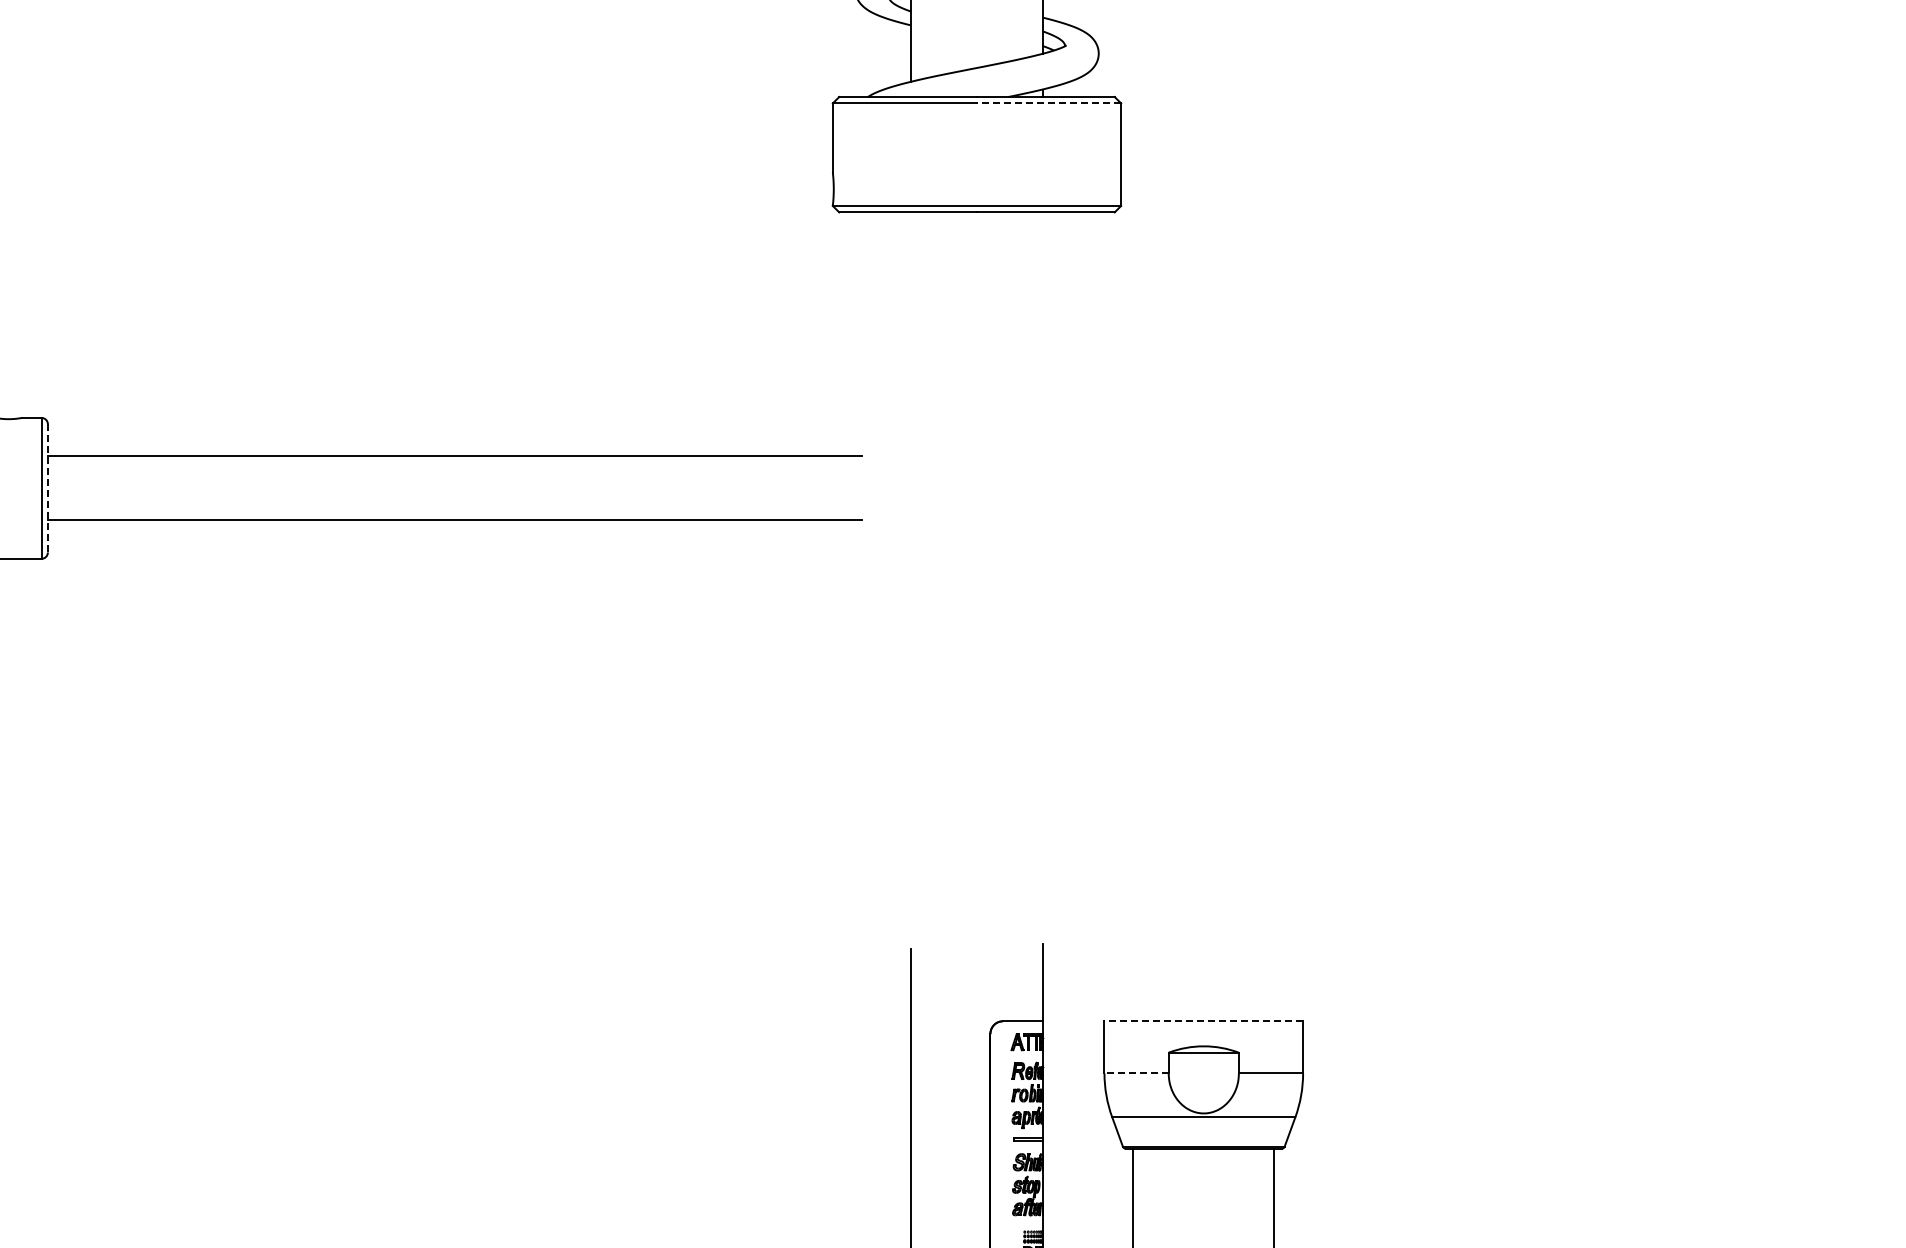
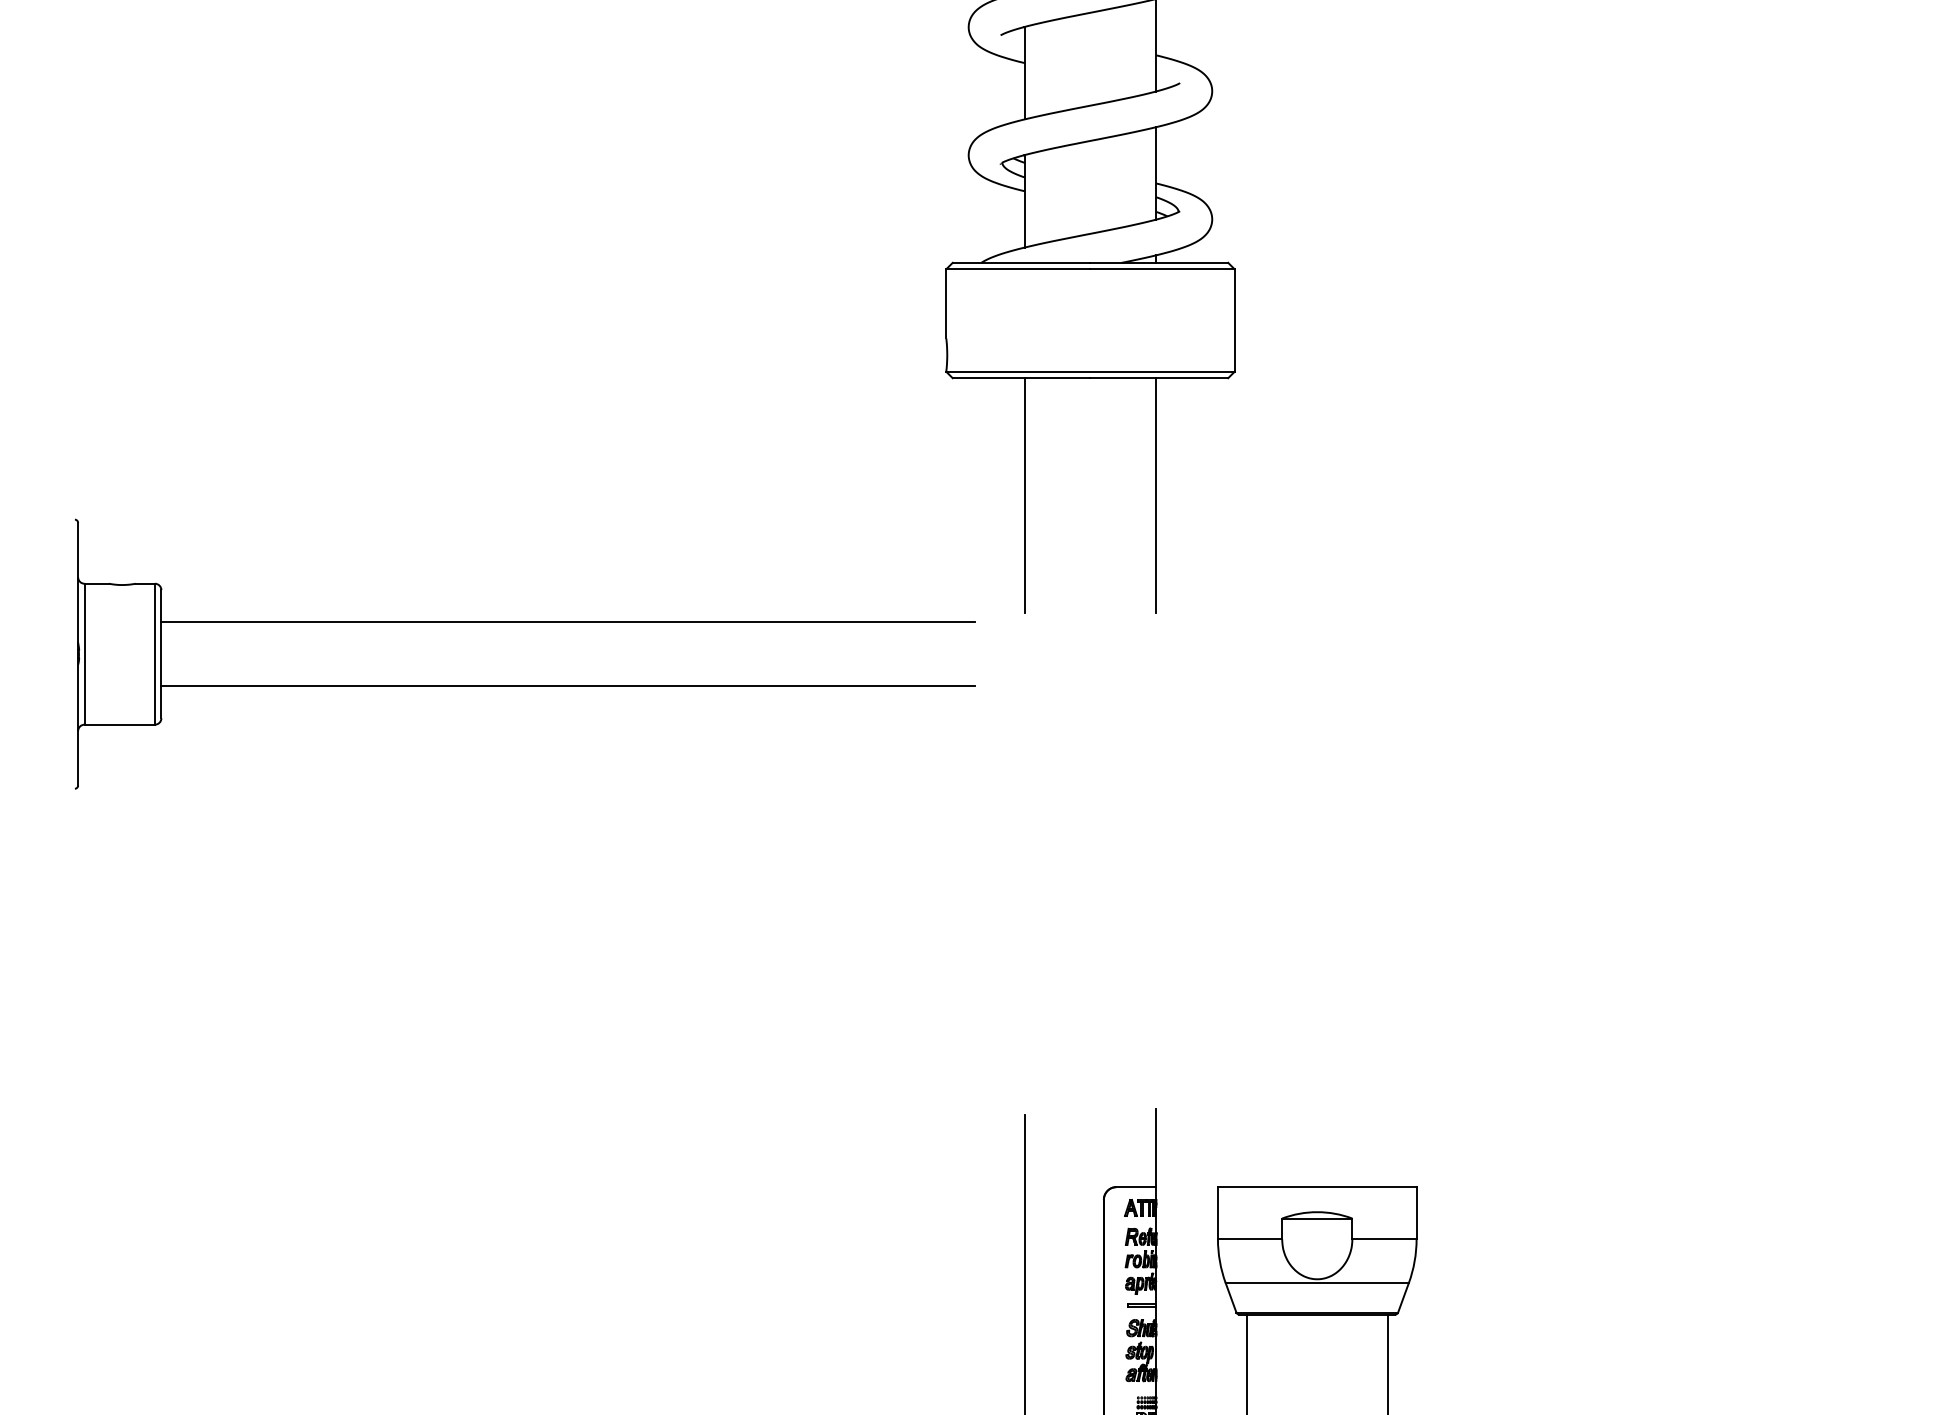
line: (1049, 103) -> (1162, 269), dashed -> solid
line: (911, 329) -> (1024, 495), added
line: (1043, 329) -> (1156, 495), added
line: (48, 487) -> (161, 653), dashed -> solid
line: (1203, 1020) -> (1316, 1186), dashed -> solid
line: (1136, 1073) -> (1249, 1239), dashed -> solid

